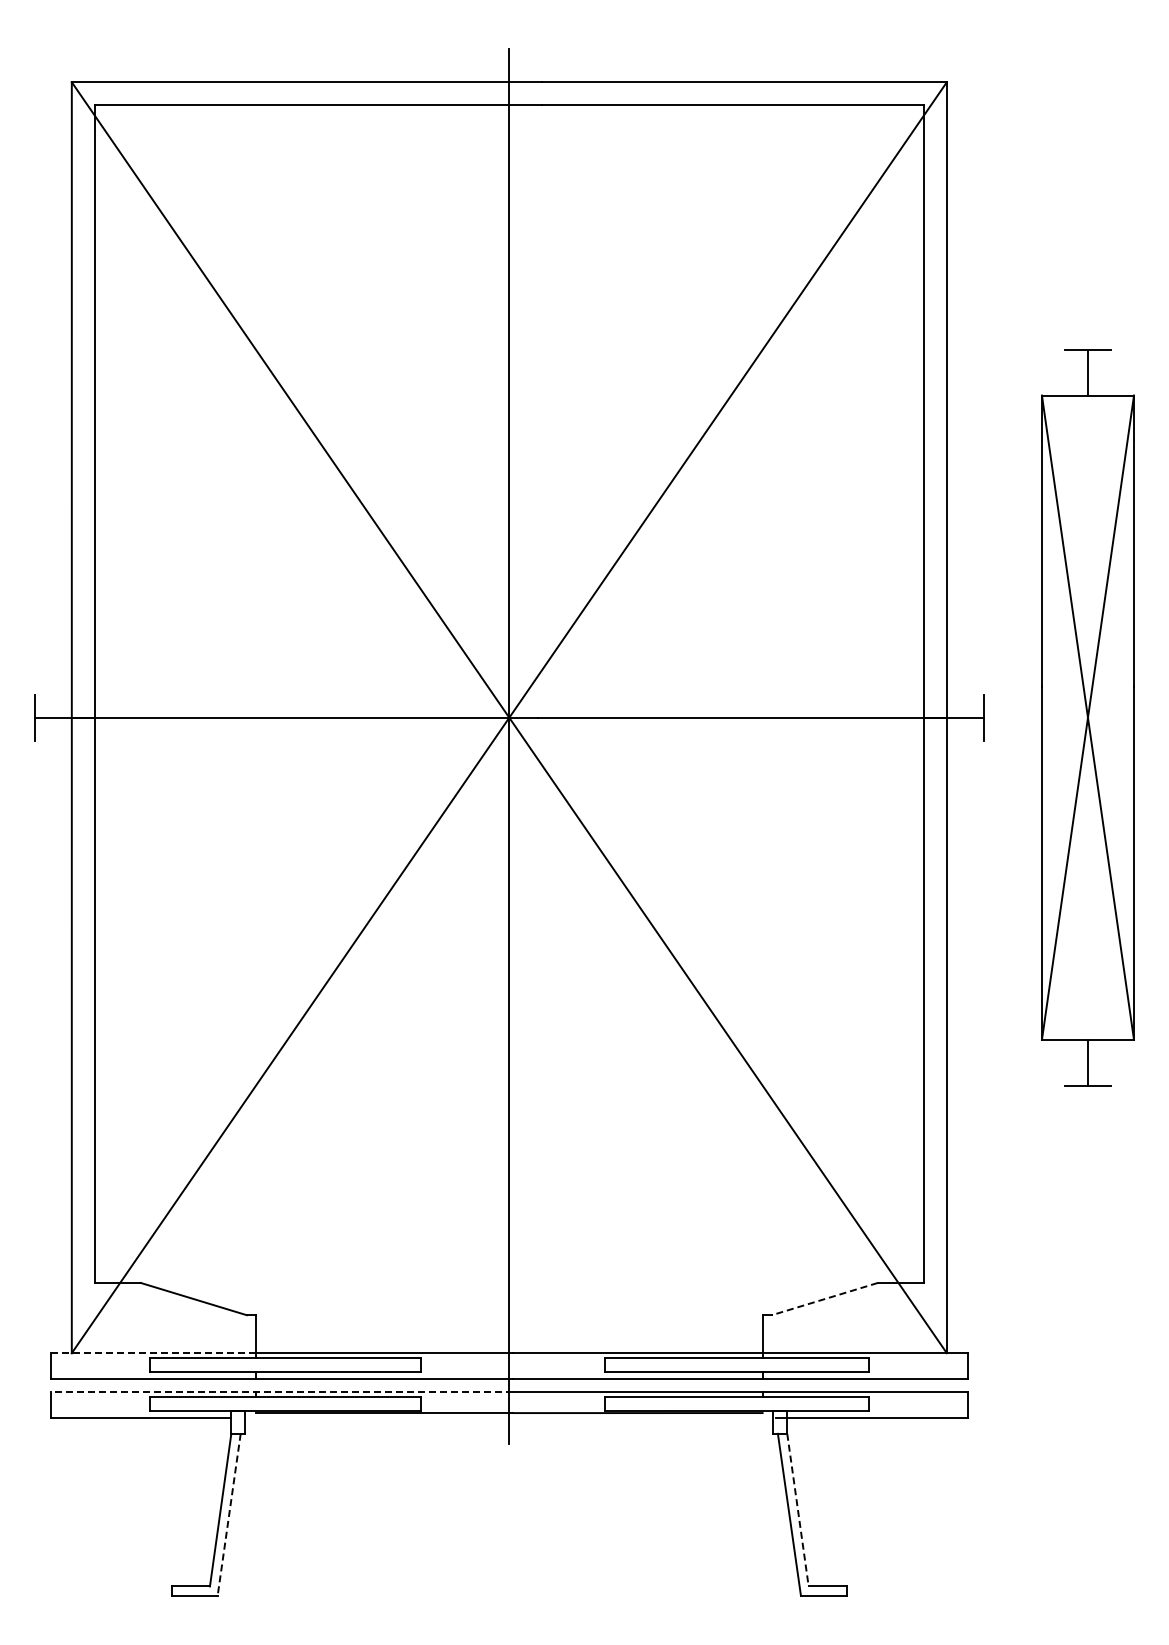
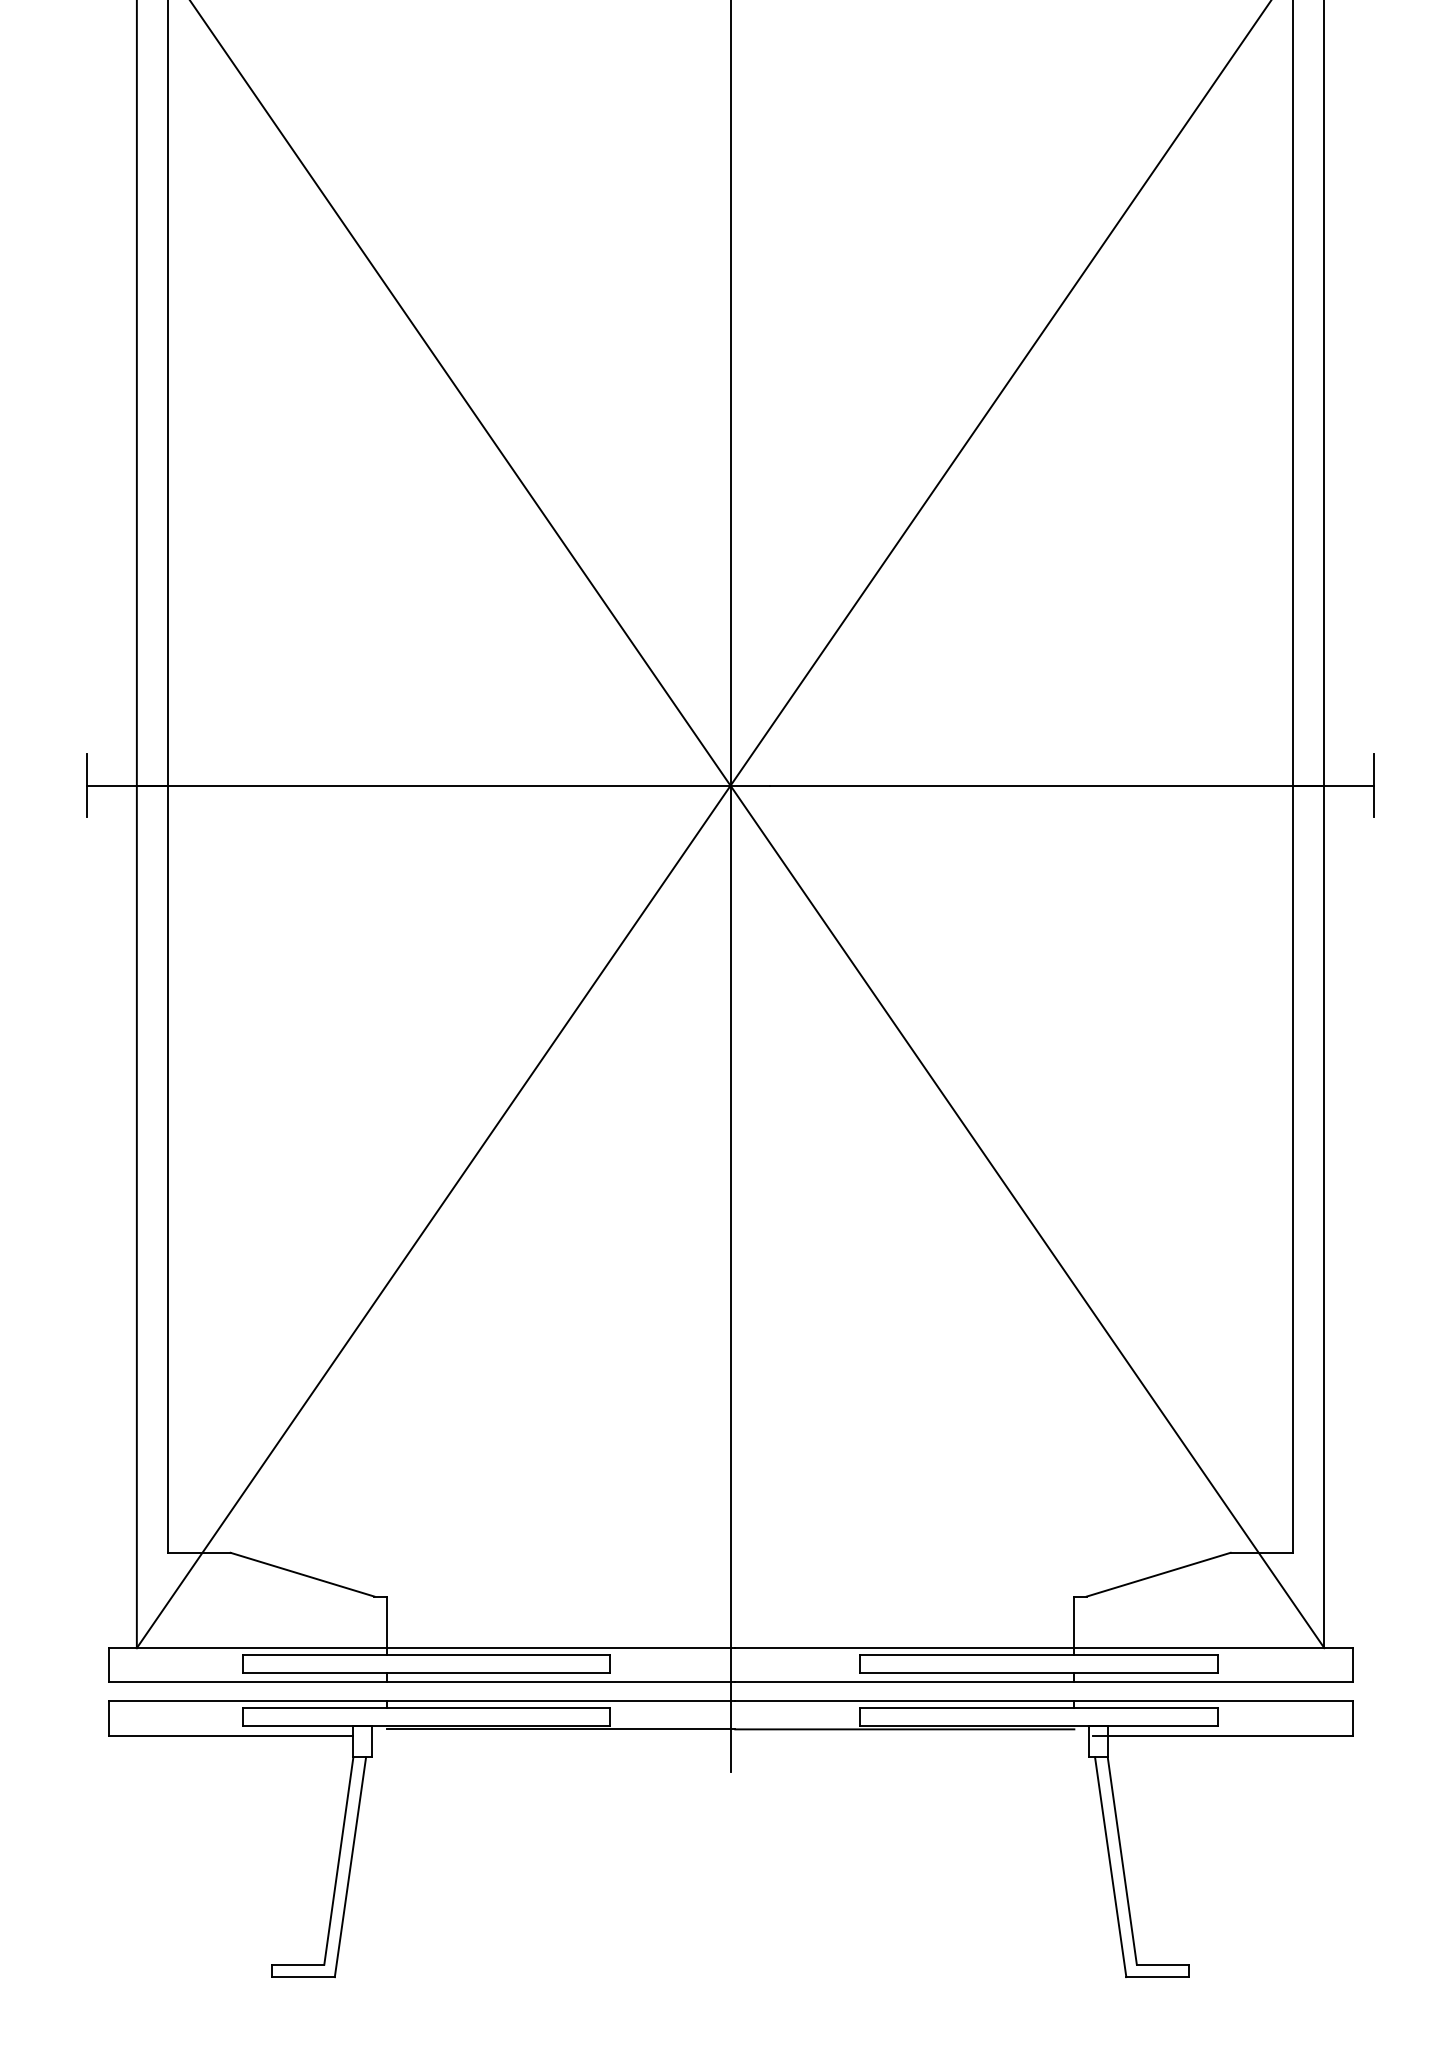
line: (824, 1299) -> (1158, 1575), dashed -> solid
line: (153, 1353) -> (247, 1648), dashed -> solid
line: (281, 1392) -> (421, 1701), dashed -> solid
line: (798, 1510) -> (1123, 1861), dashed -> solid
line: (229, 1514) -> (350, 1867), dashed -> solid

